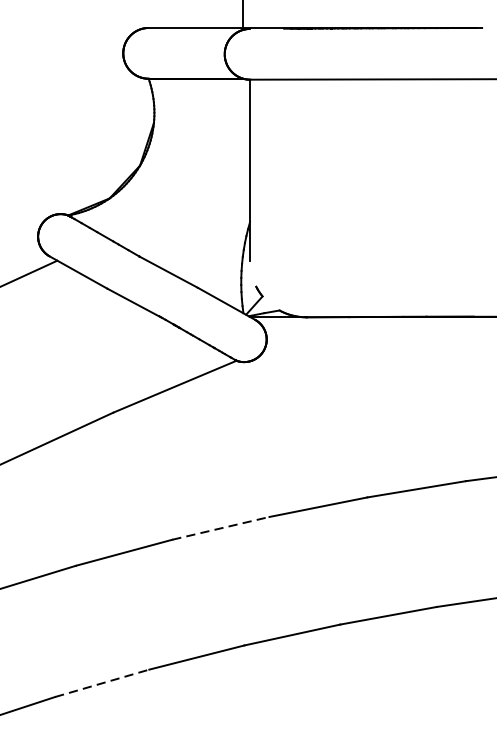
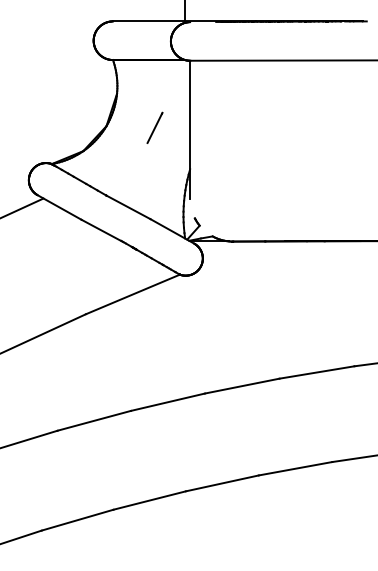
line: (203, 167) -> (154, 127), added
line: (220, 528) -> (167, 402), dashed -> solid
line: (103, 683) -> (78, 520), dashed -> solid

